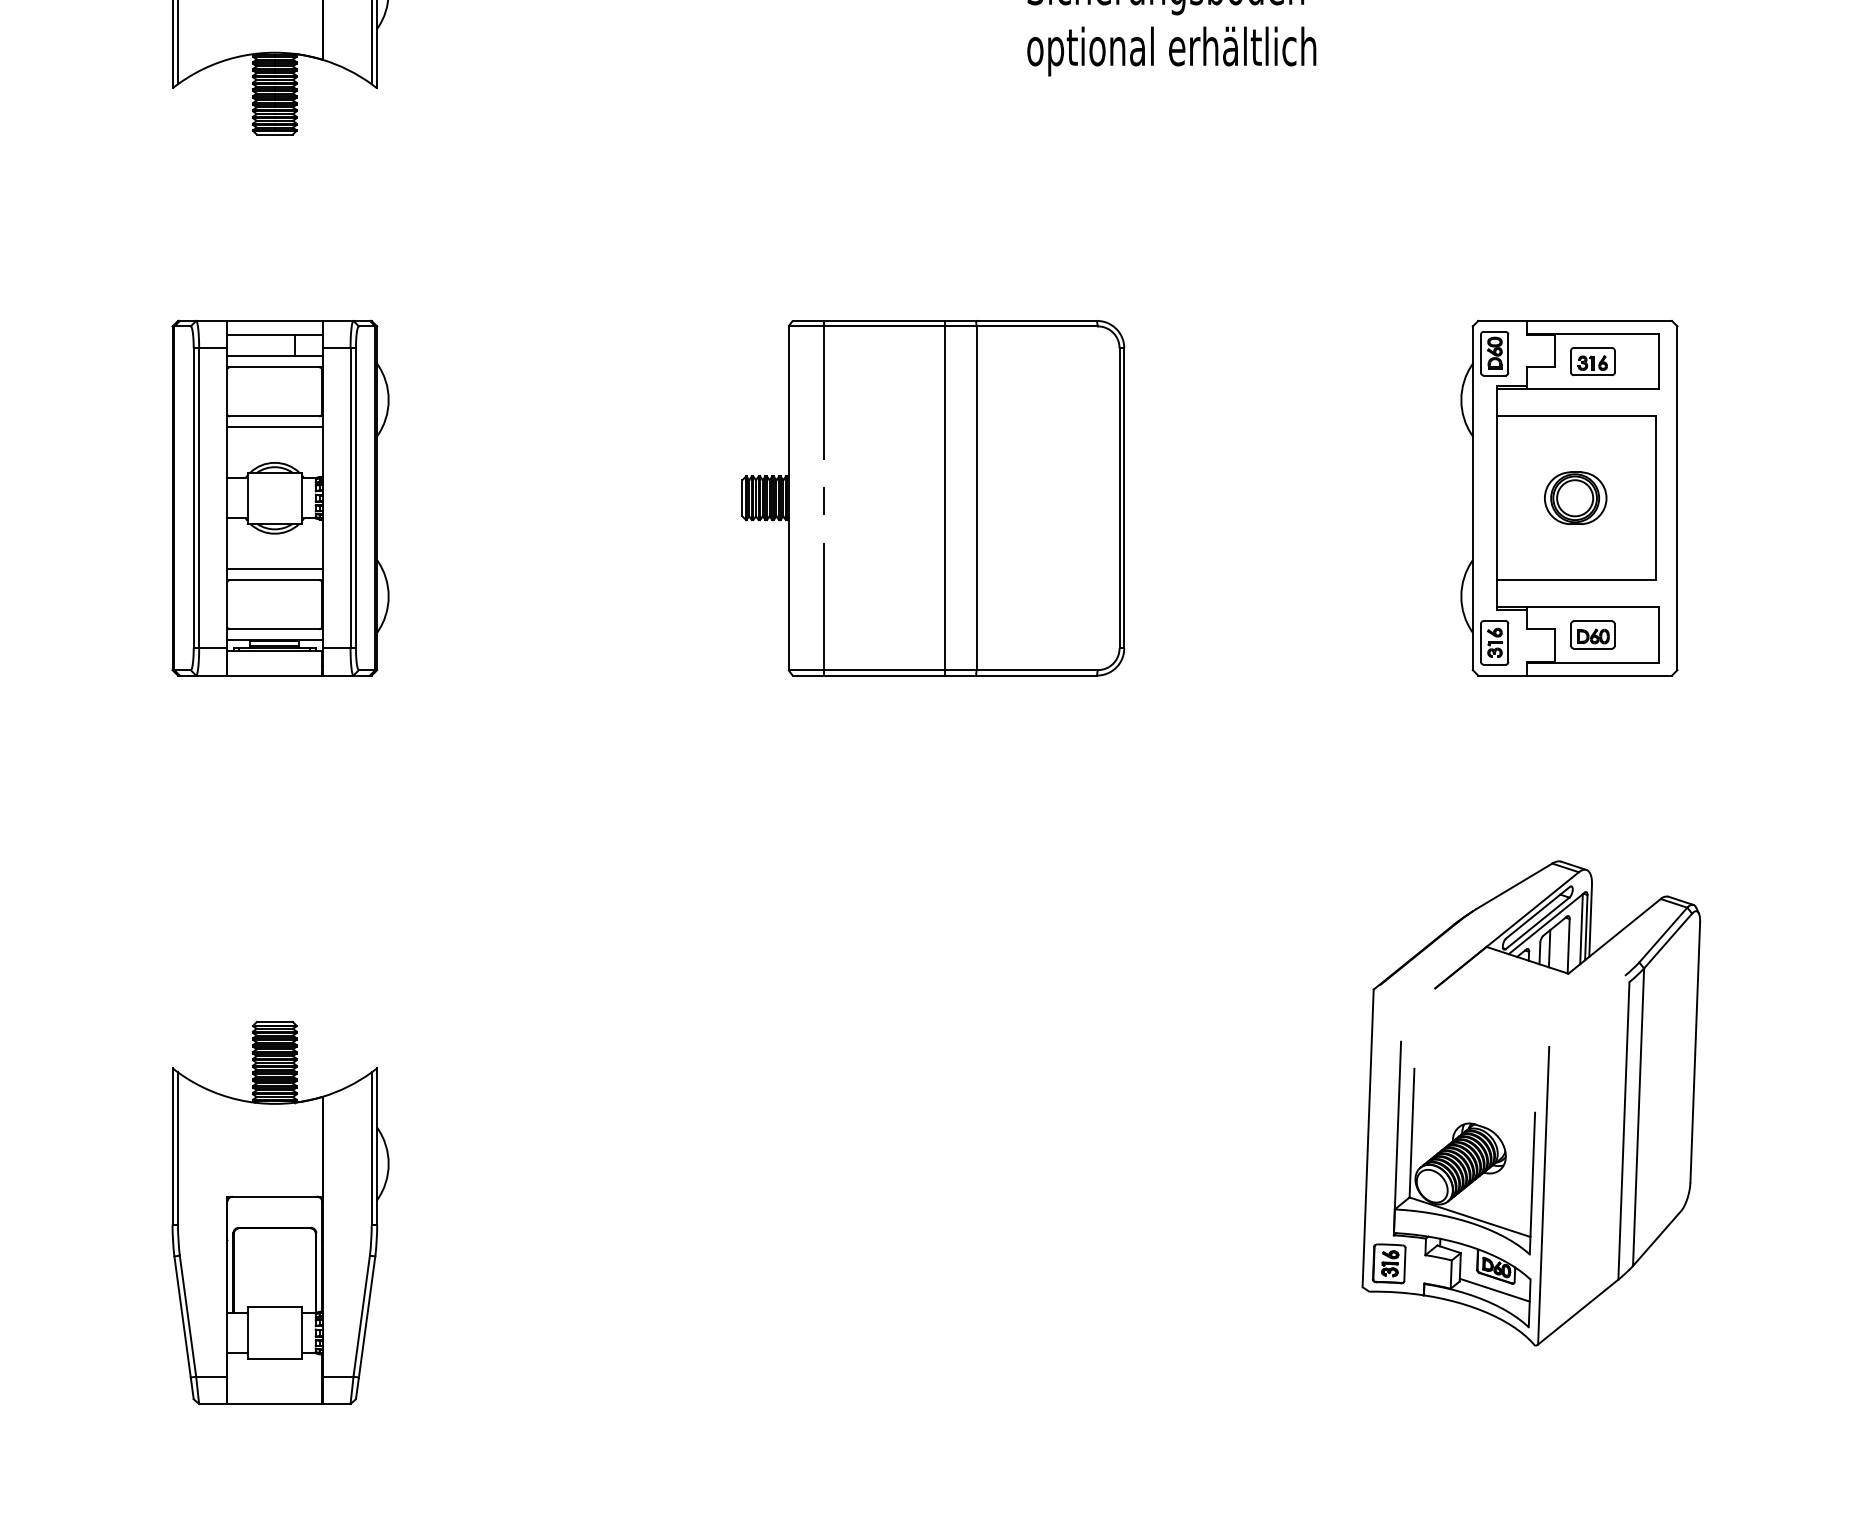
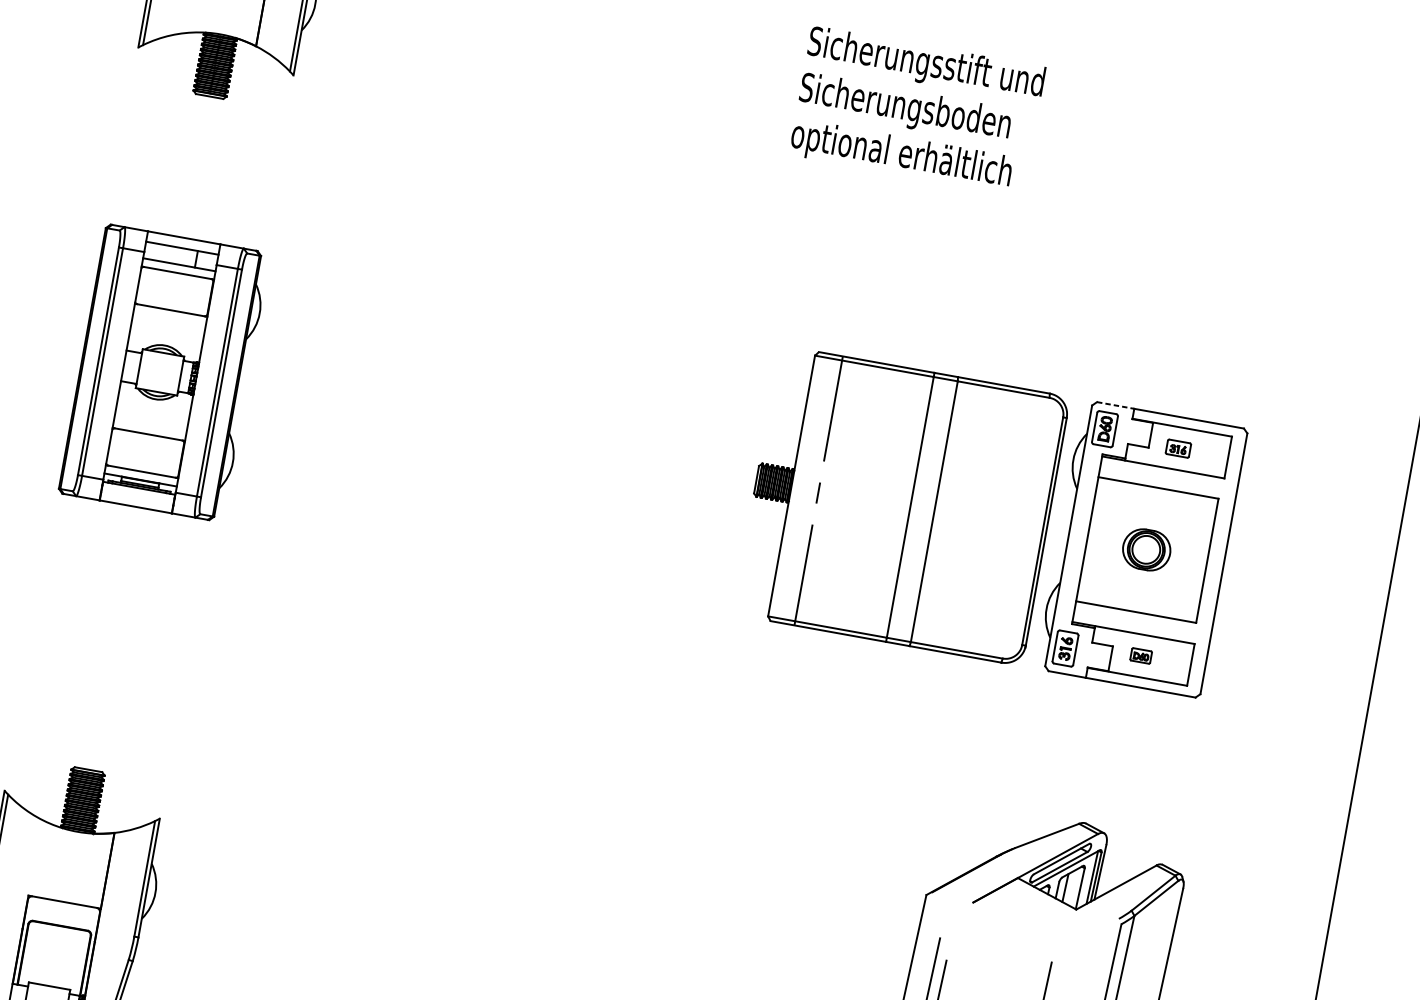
line: (1502, 320) -> (1115, 405), solid -> dashed
part: (1592, 361) -> (1178, 448), size x0.7
line: (274, 427) -> (169, 318), removed
part: (933, 498) -> (901, 505), moved
line: (274, 569) -> (150, 426), removed
part: (1592, 634) -> (1140, 655), size x0.6

